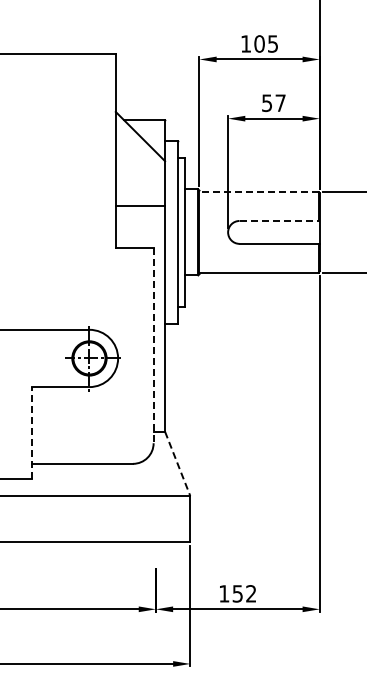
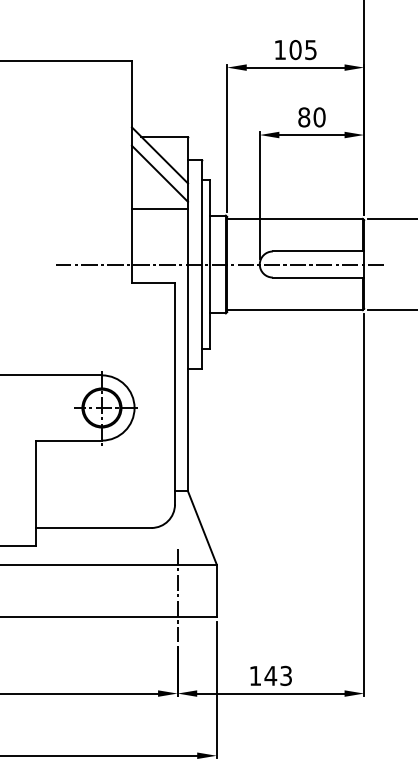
text: (273, 103) -> (311, 117), 57 -> 80
line: (140, 152) -> (160, 173), added
line: (259, 192) -> (295, 219), dashed -> solid
line: (140, 205) -> (160, 208), moved
line: (280, 220) -> (319, 250), dashed -> solid
line: (192, 232) -> (219, 264), added
line: (153, 346) -> (174, 394), dashed -> solid
line: (31, 432) -> (35, 492), dashed -> solid
line: (177, 464) -> (202, 528), dashed -> solid
line: (155, 522) -> (177, 594), added
text: (244, 593) -> (278, 675), 152 -> 143

